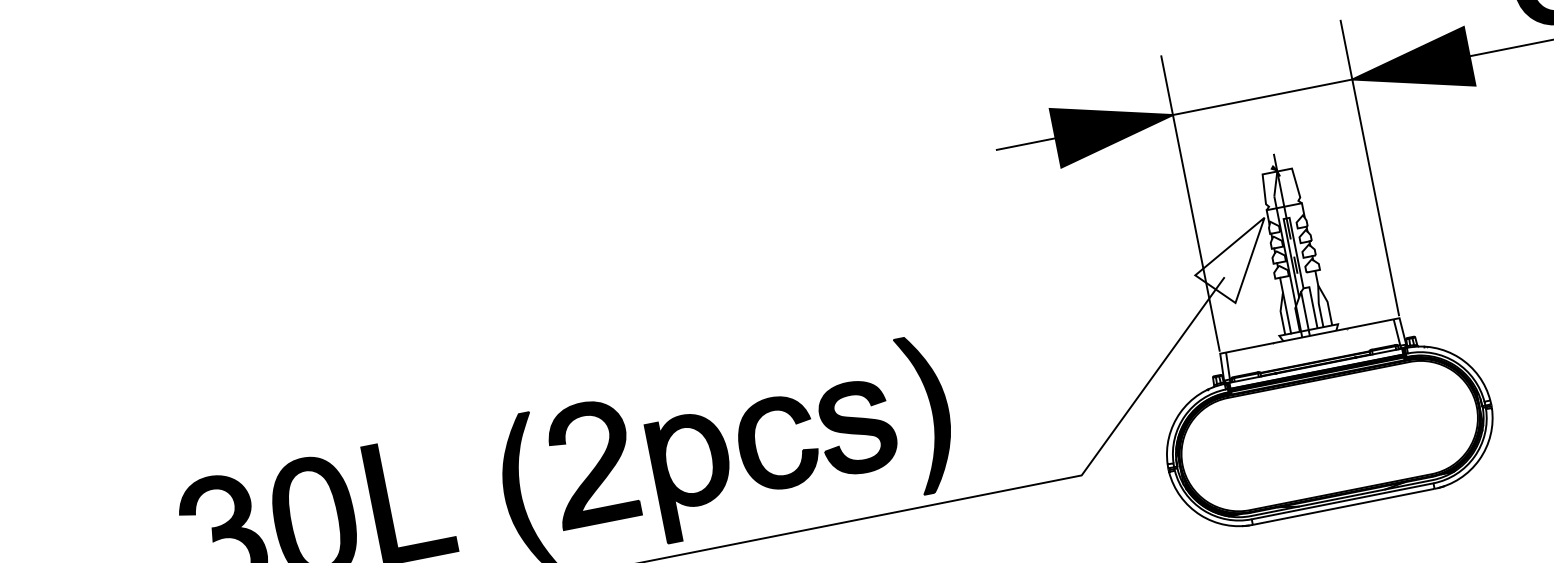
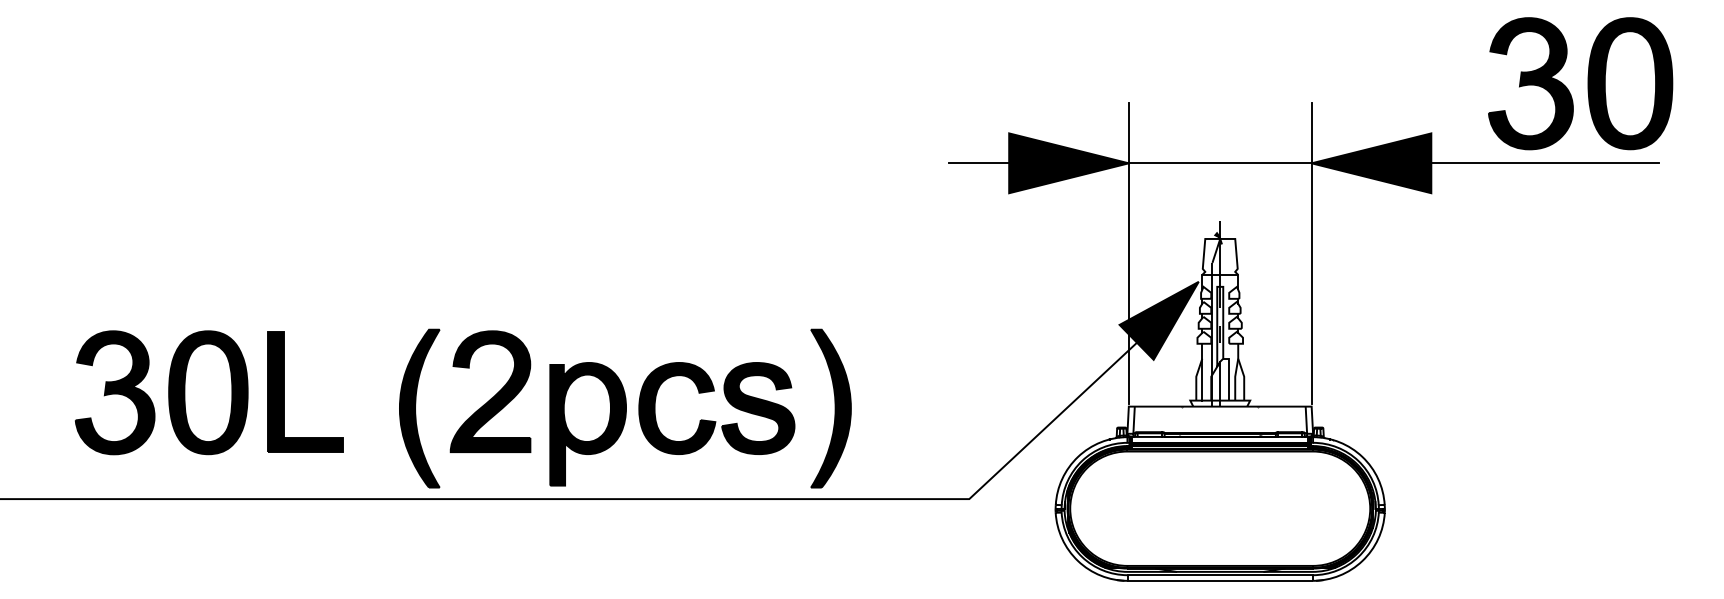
fill: (1232, 263) -> (1158, 320), added

